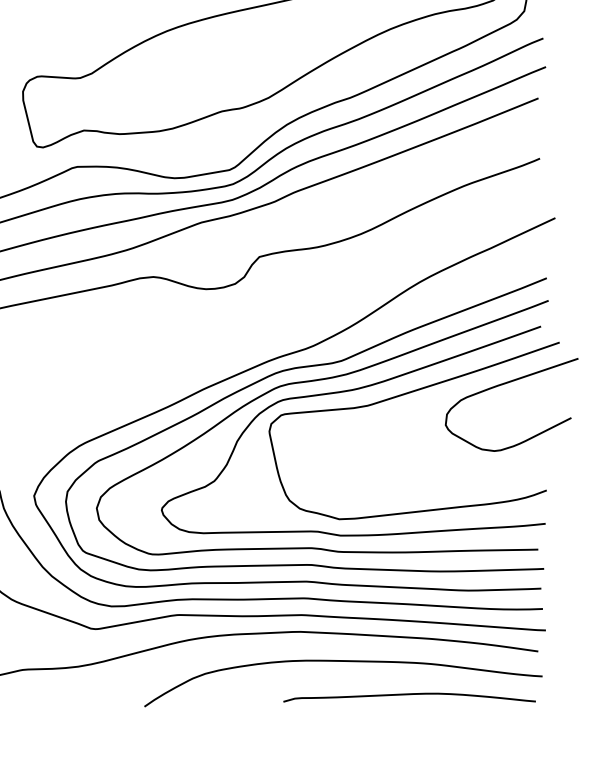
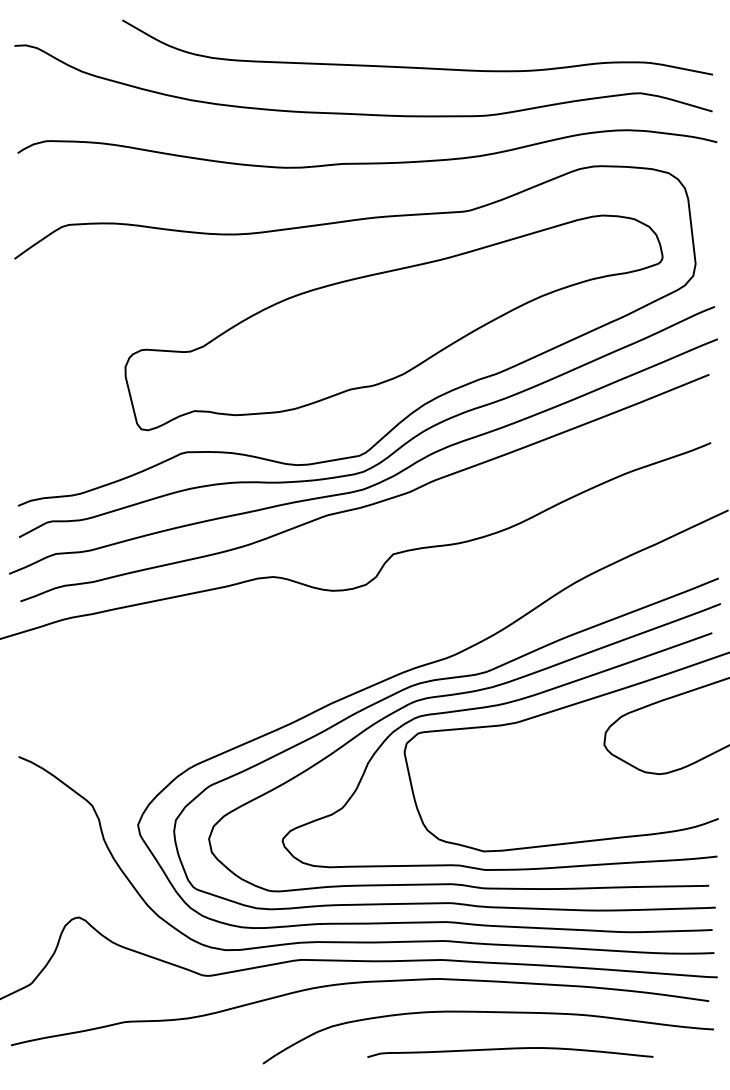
curve: (409, 695) -> (510, 1049), moved

